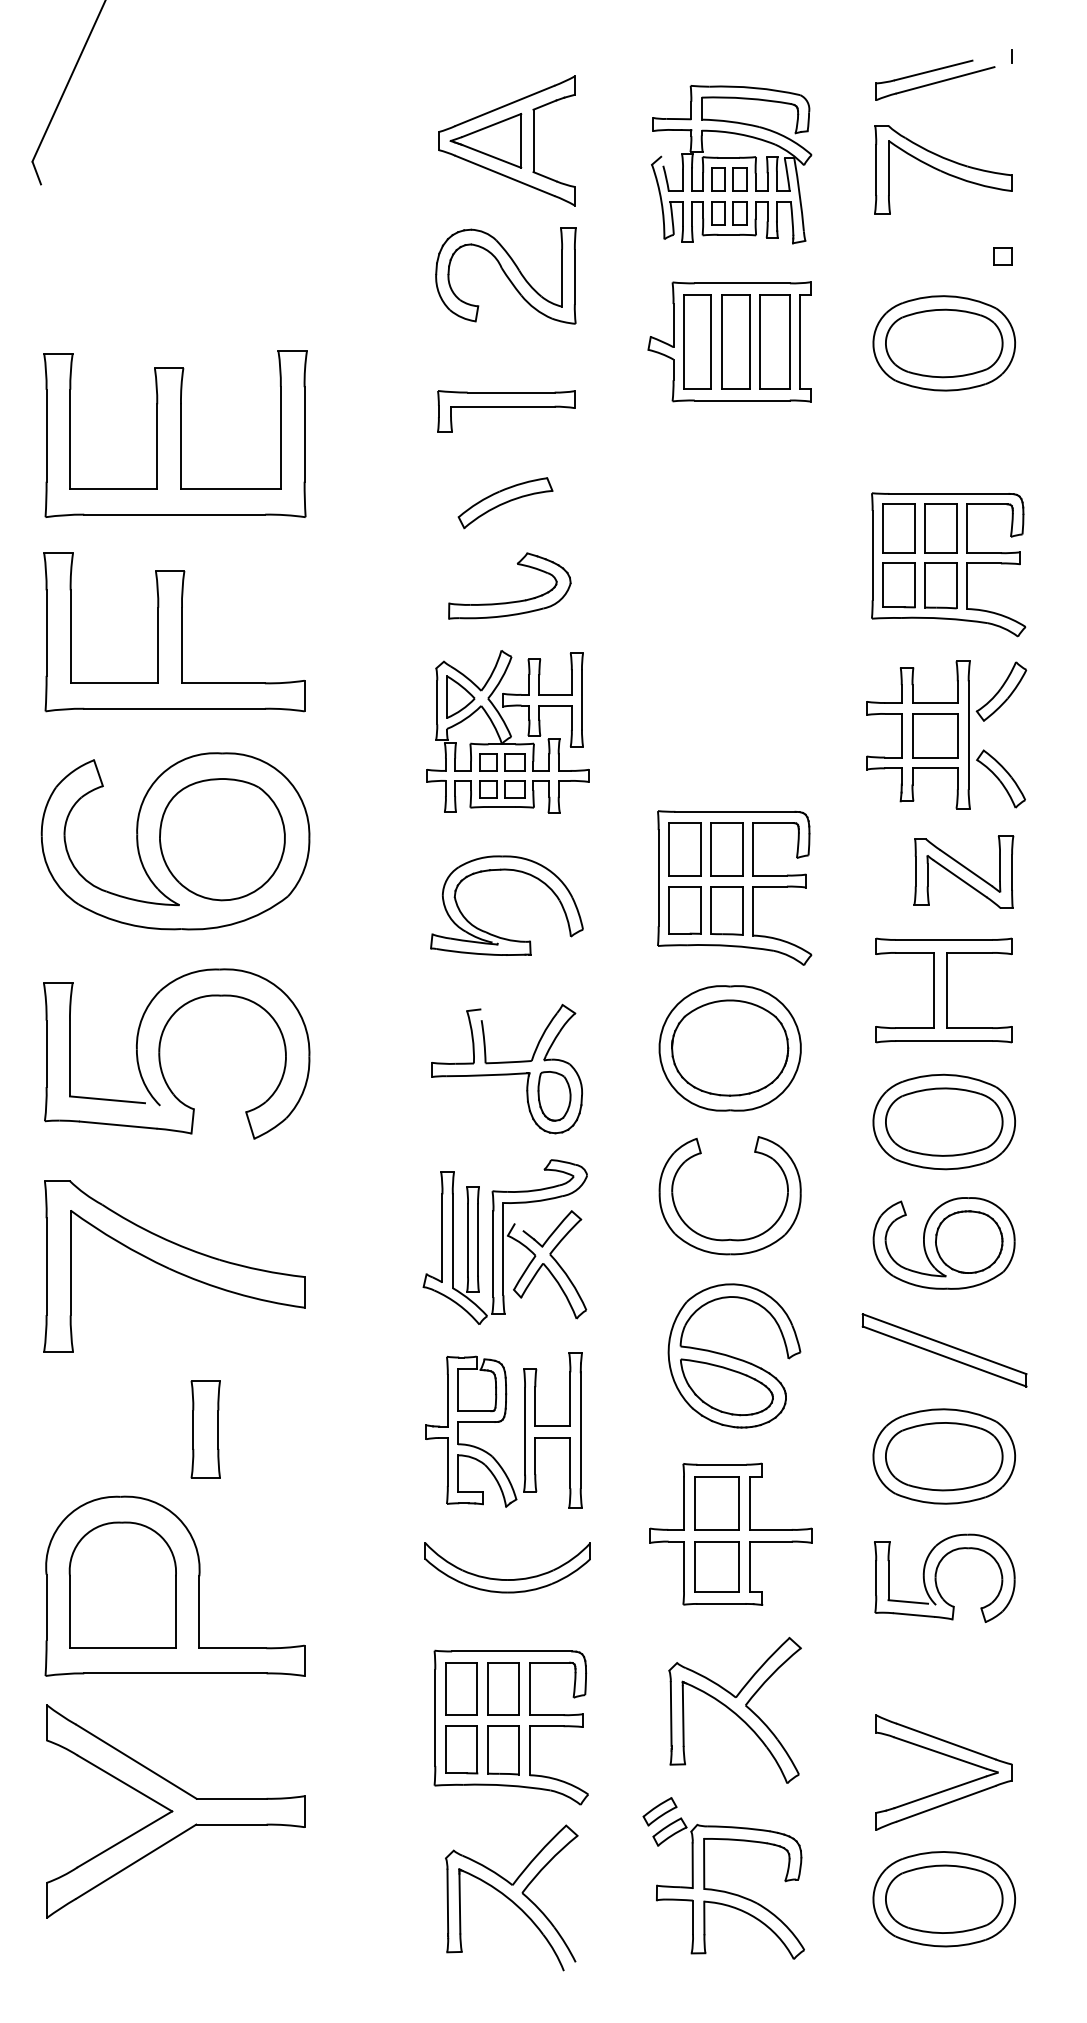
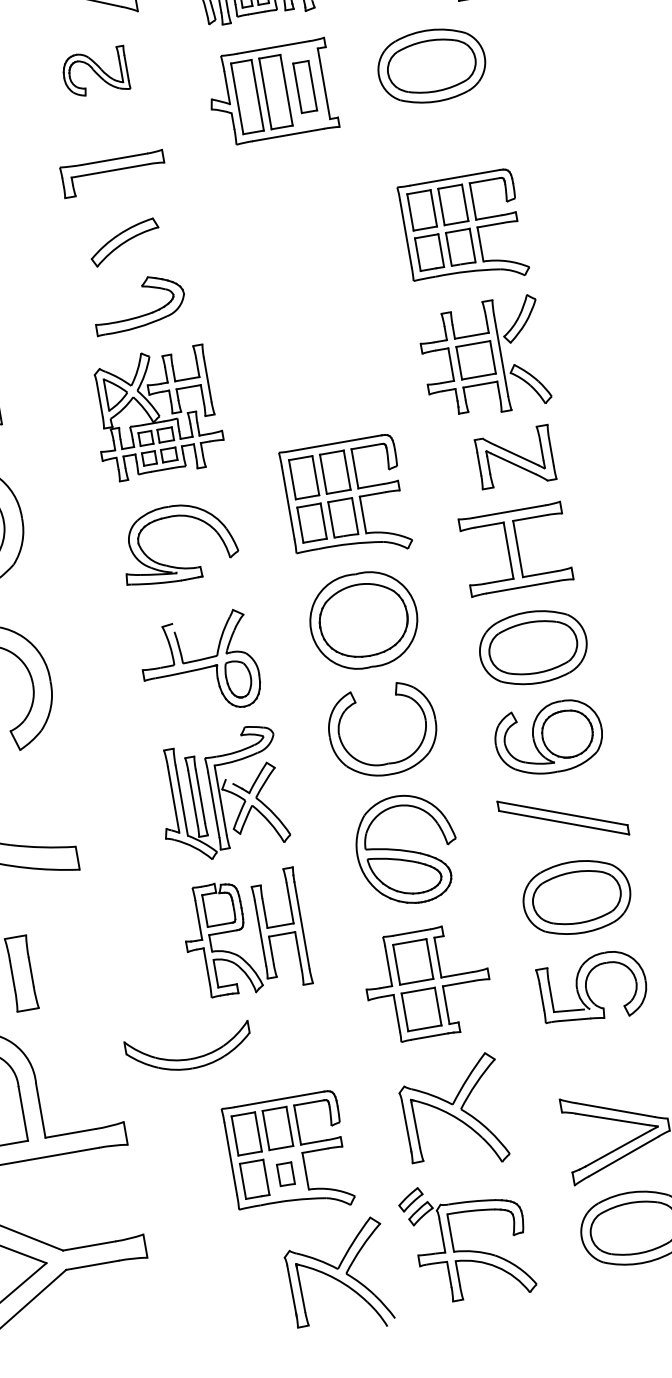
part: (505, 275) -> (95, 72), size x0.6
part: (774, 341) -> (304, 86), size x0.7
part: (507, 1579) -> (190, 1058), moved
part: (503, 1750) -> (286, 1174), size x0.6
part: (511, 1897) -> (338, 1278), moved

